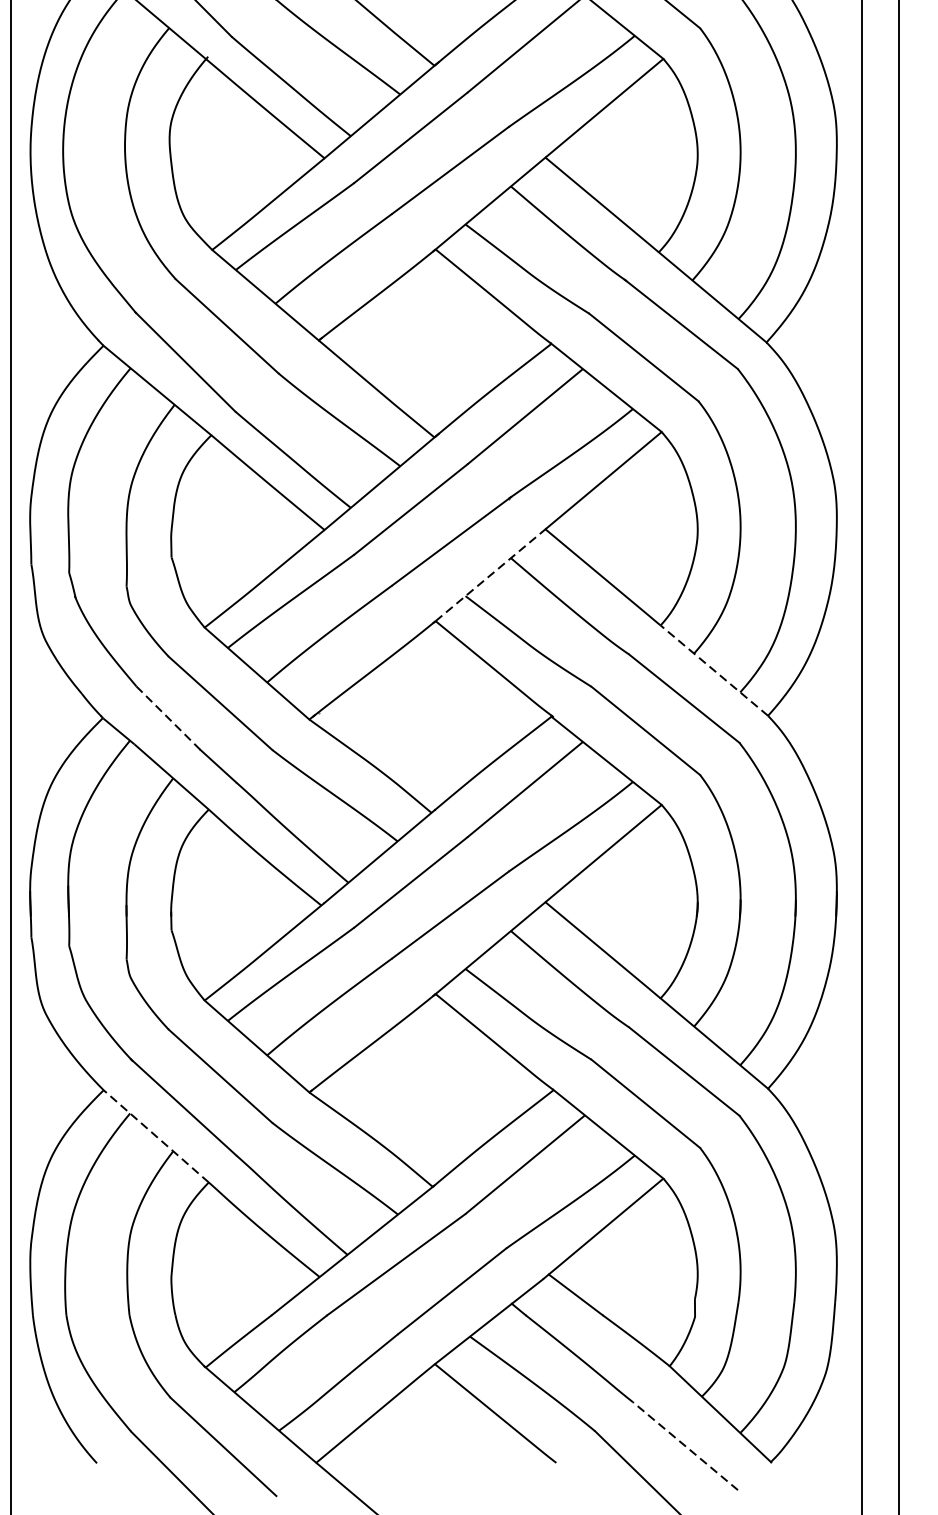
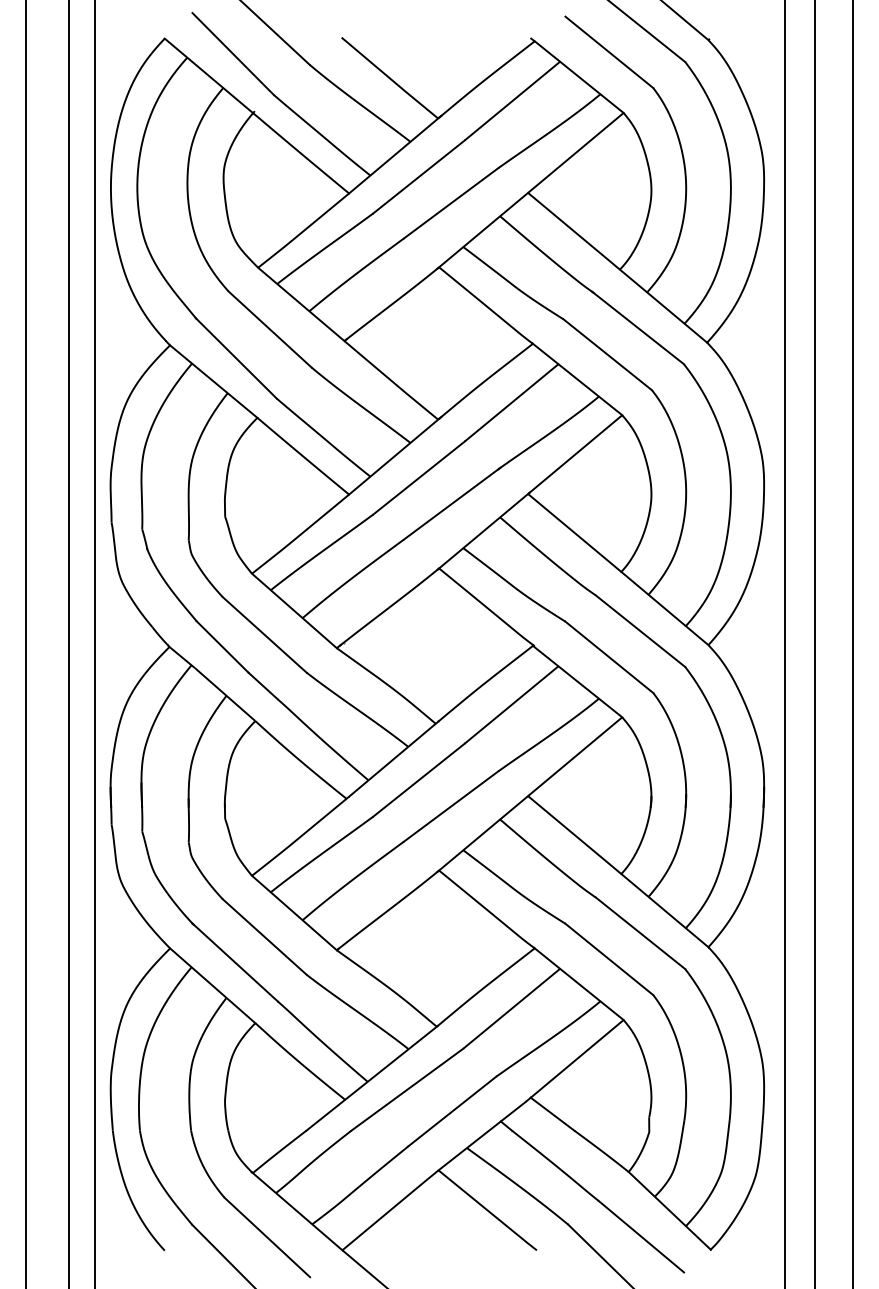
line: (491, 574) -> (484, 530), dashed -> solid
line: (713, 670) -> (664, 608), dashed -> solid
line: (168, 717) -> (222, 646), dashed -> solid
line: (155, 1135) -> (212, 985), dashed -> solid
line: (685, 1445) -> (641, 1236), dashed -> solid

